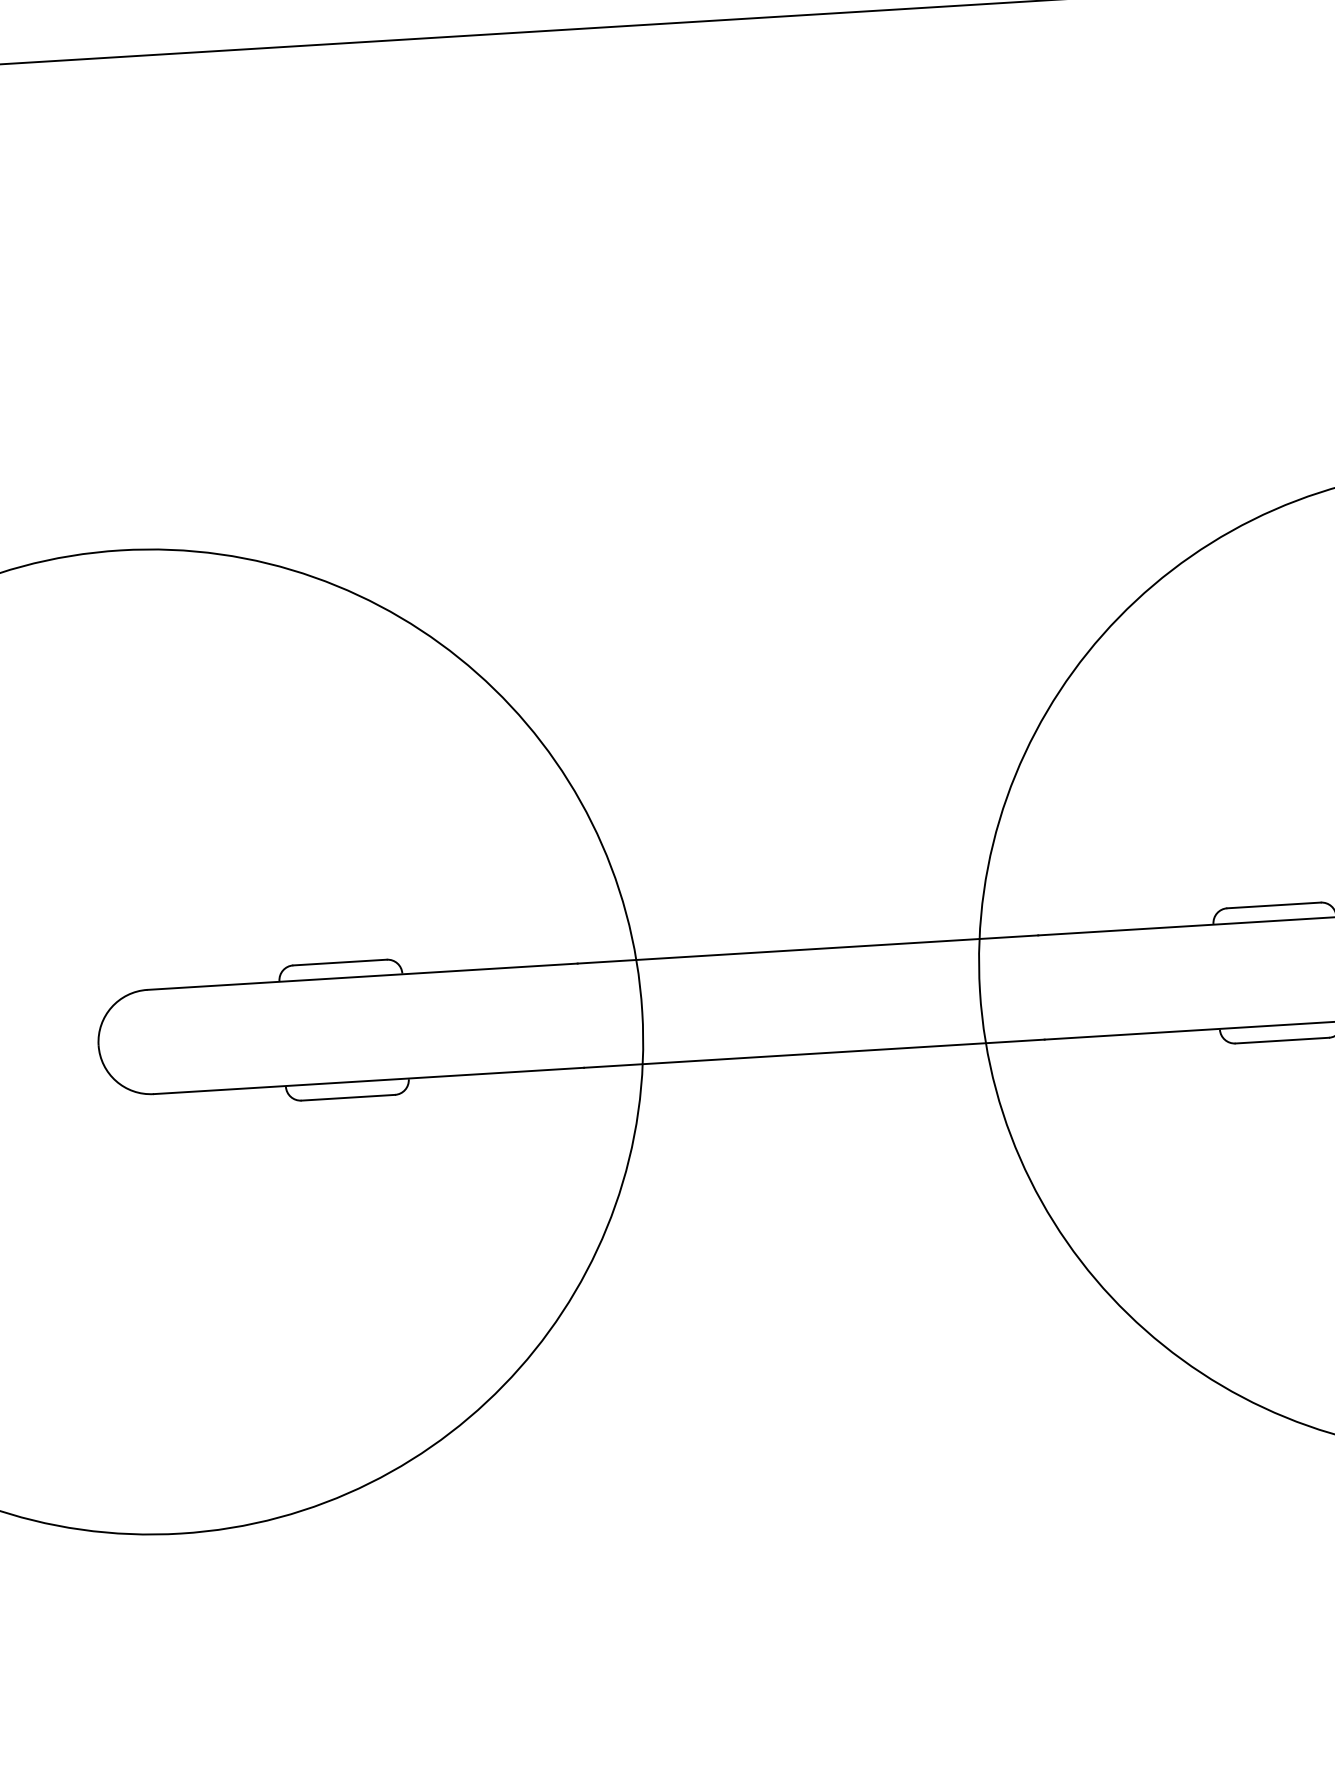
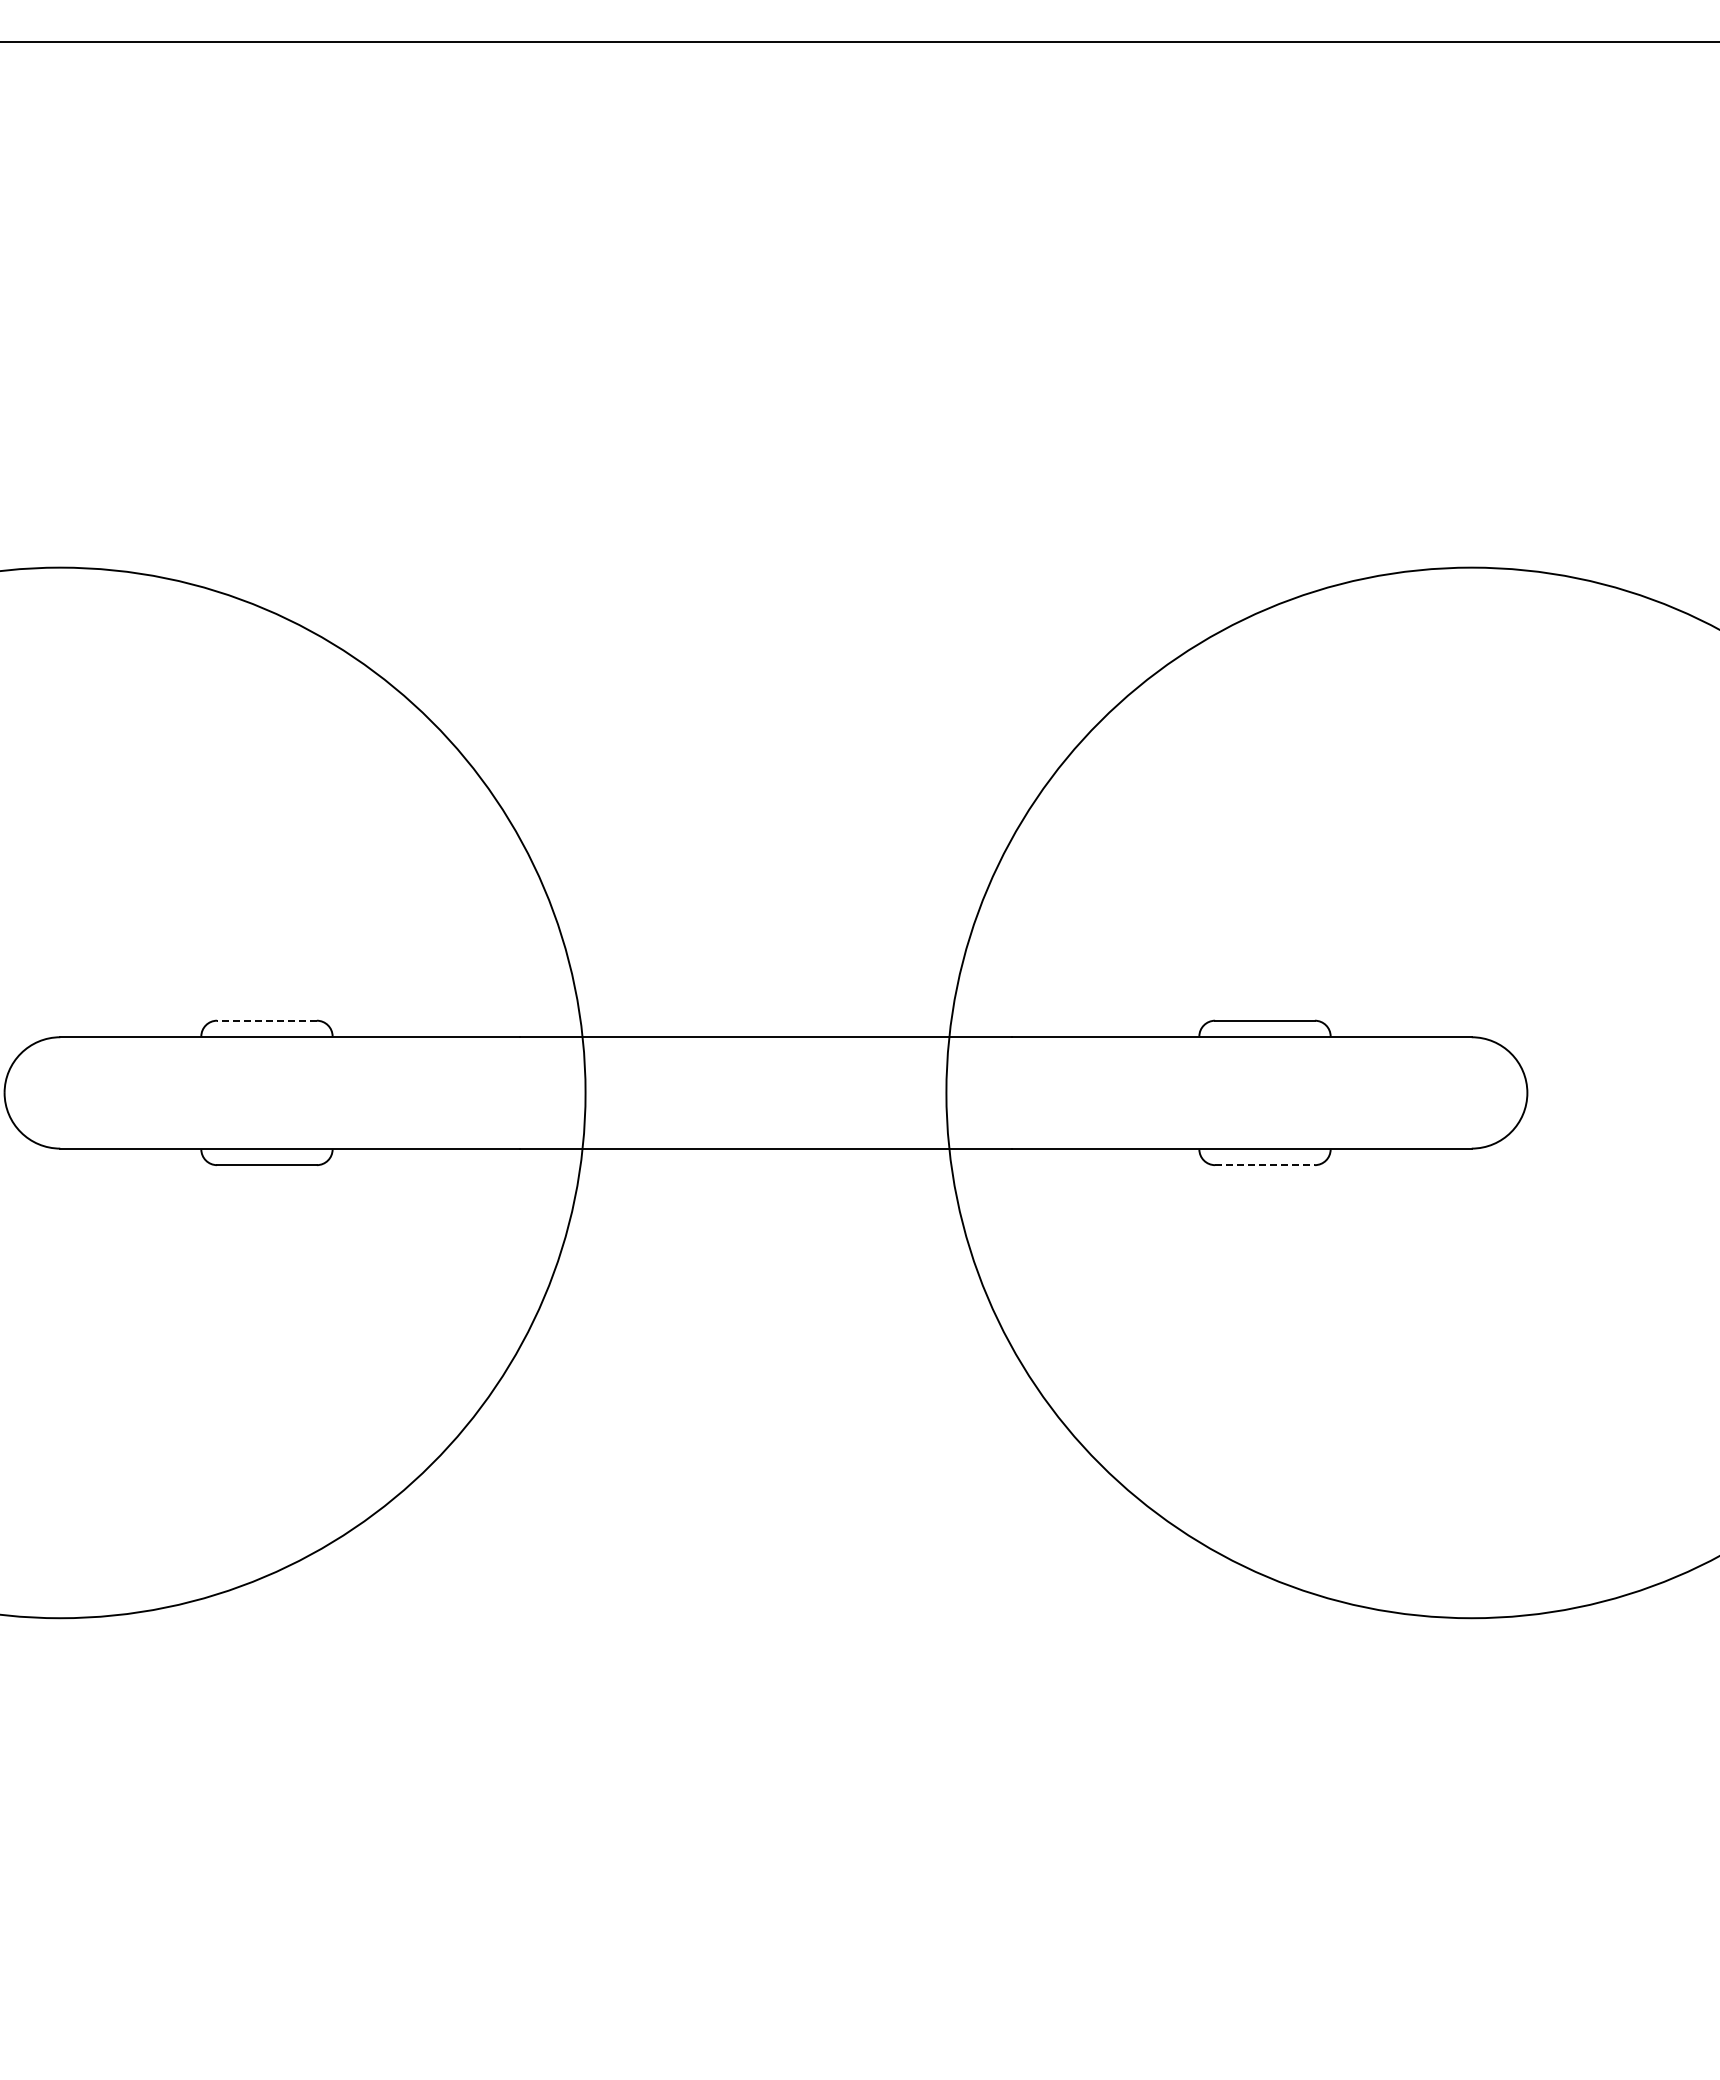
line: (339, 962) -> (266, 1020), solid -> dashed
line: (1282, 1040) -> (1265, 1165), solid -> dashed

